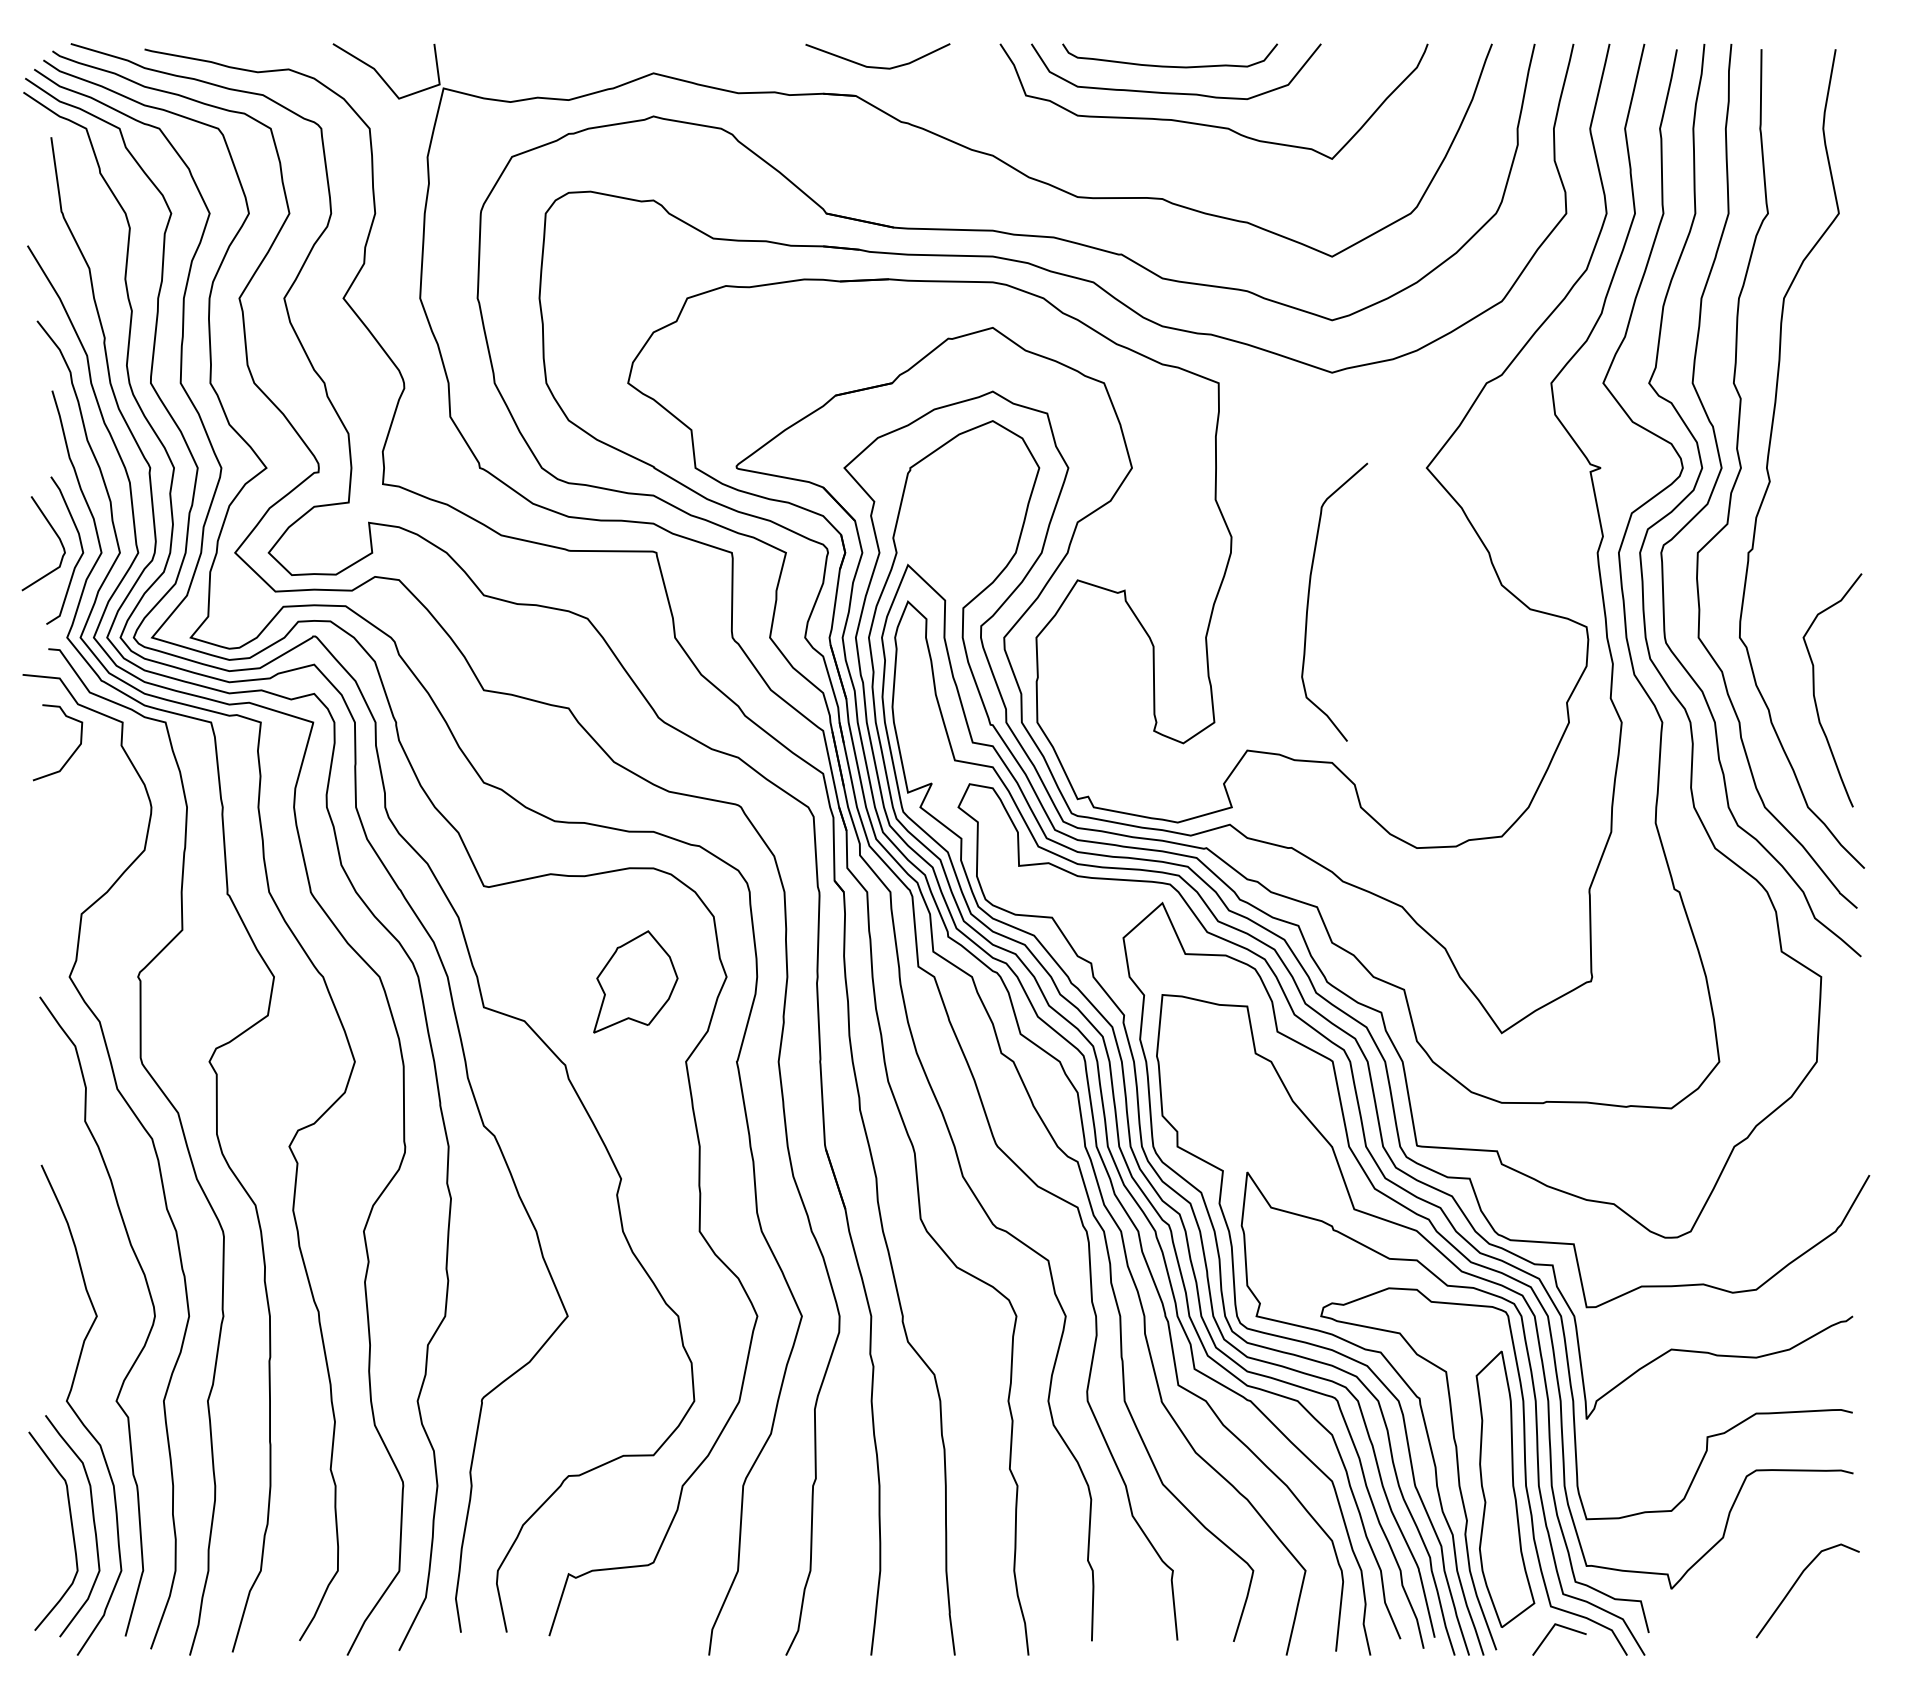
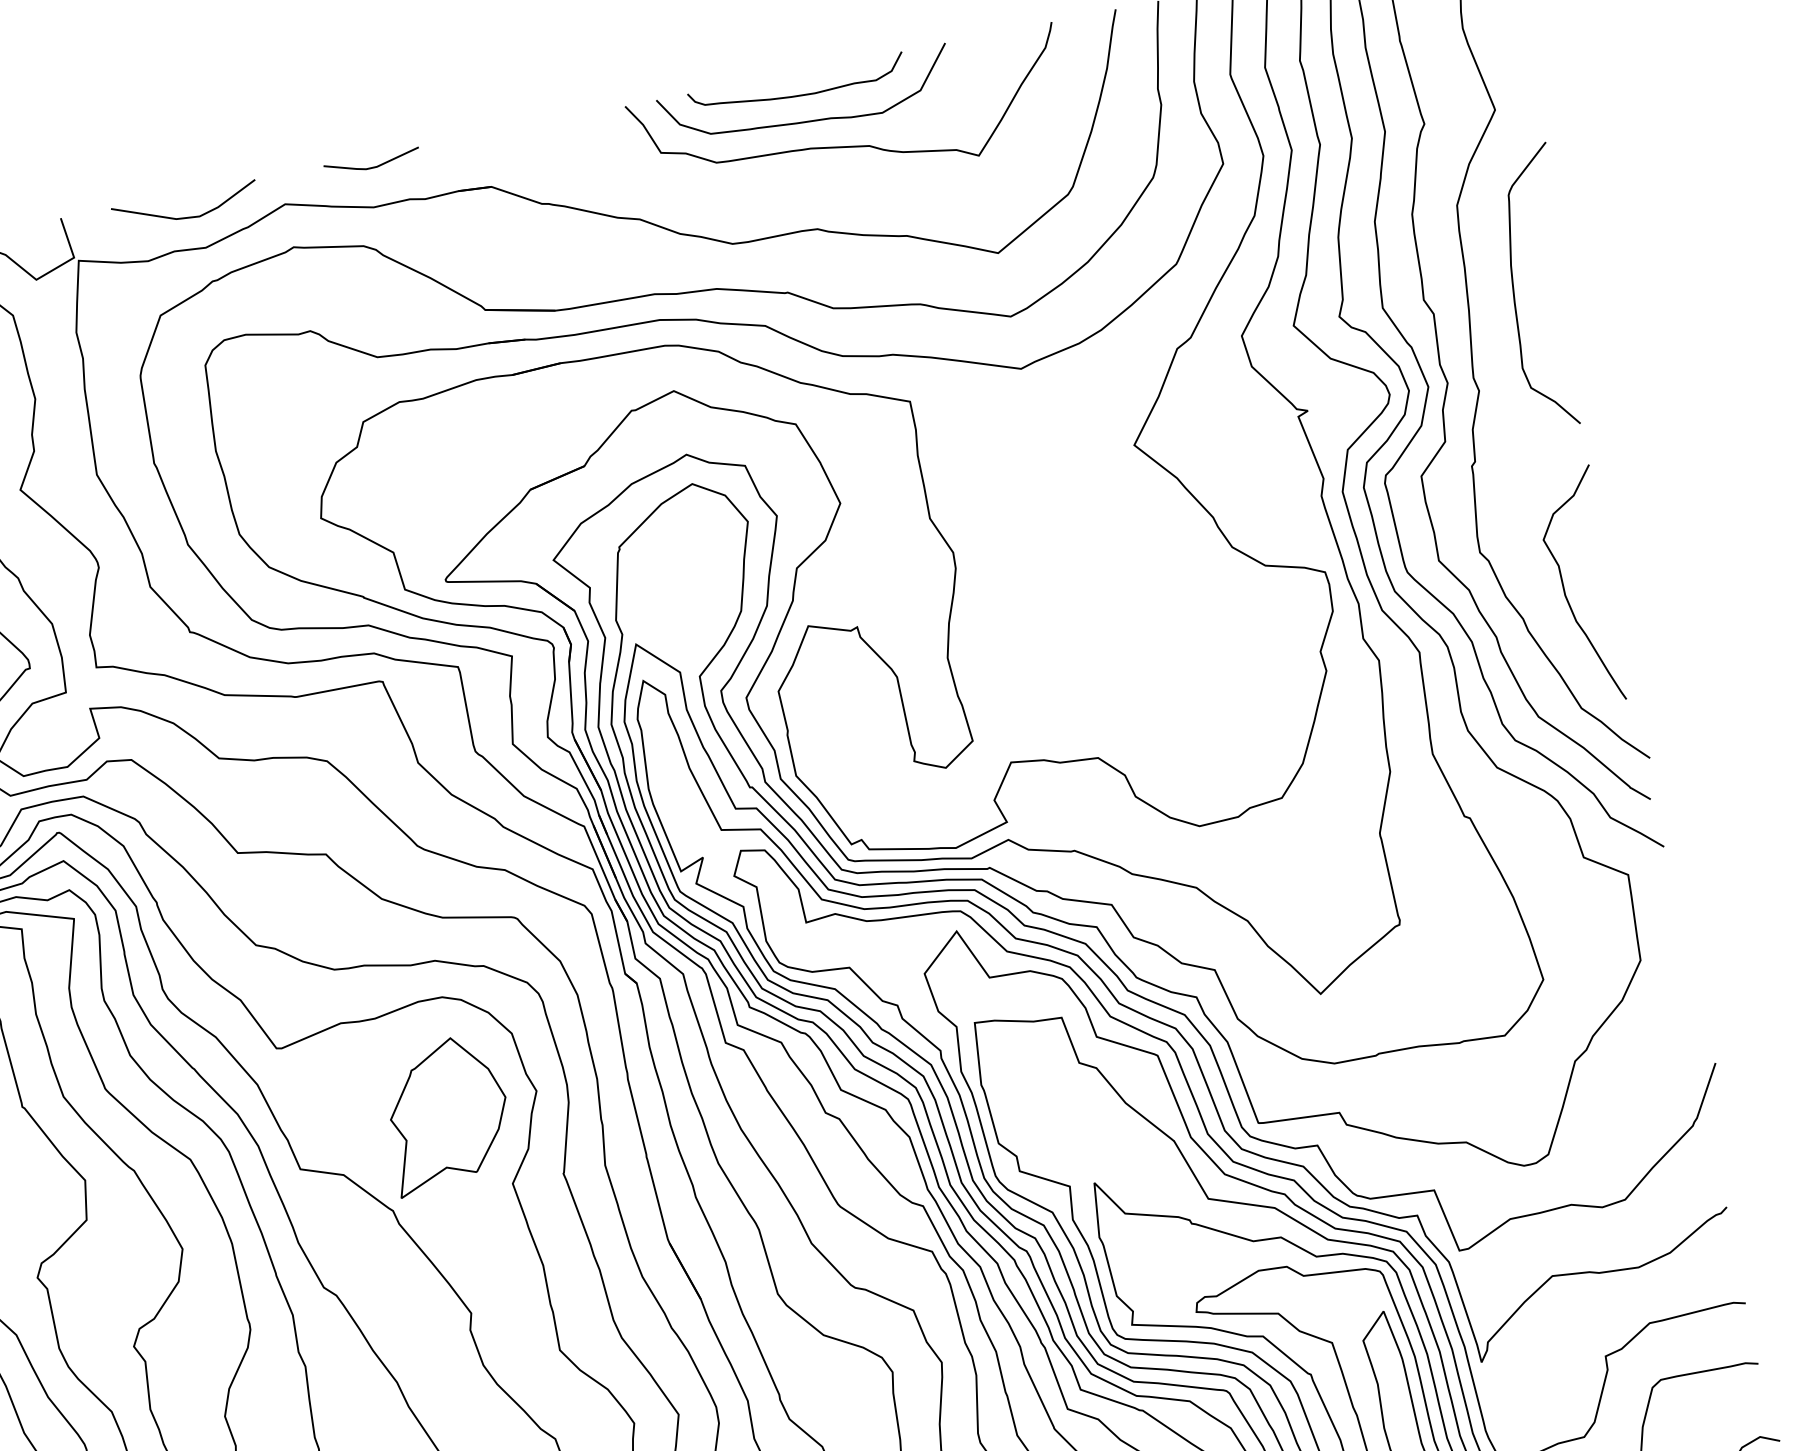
line: (745, 53) -> (373, 166), added
line: (877, 66) -> (187, 216), moved
curve: (1309, 599) -> (1514, 289), moved
part: (635, 981) -> (446, 1113), size x1.43

